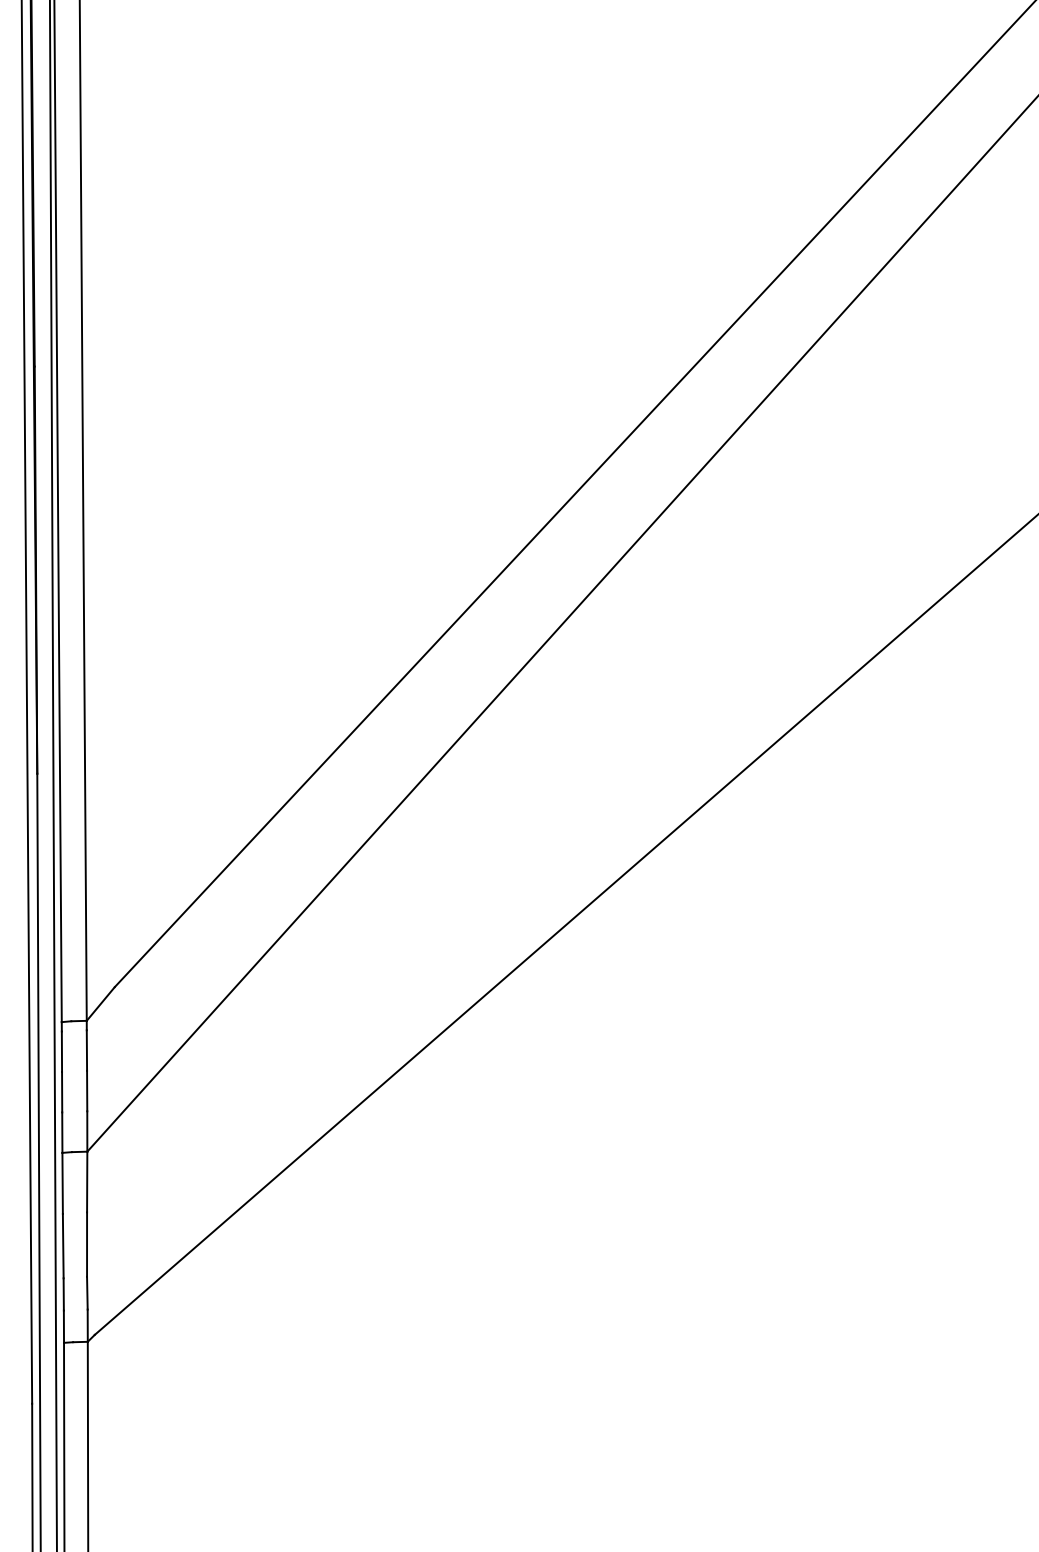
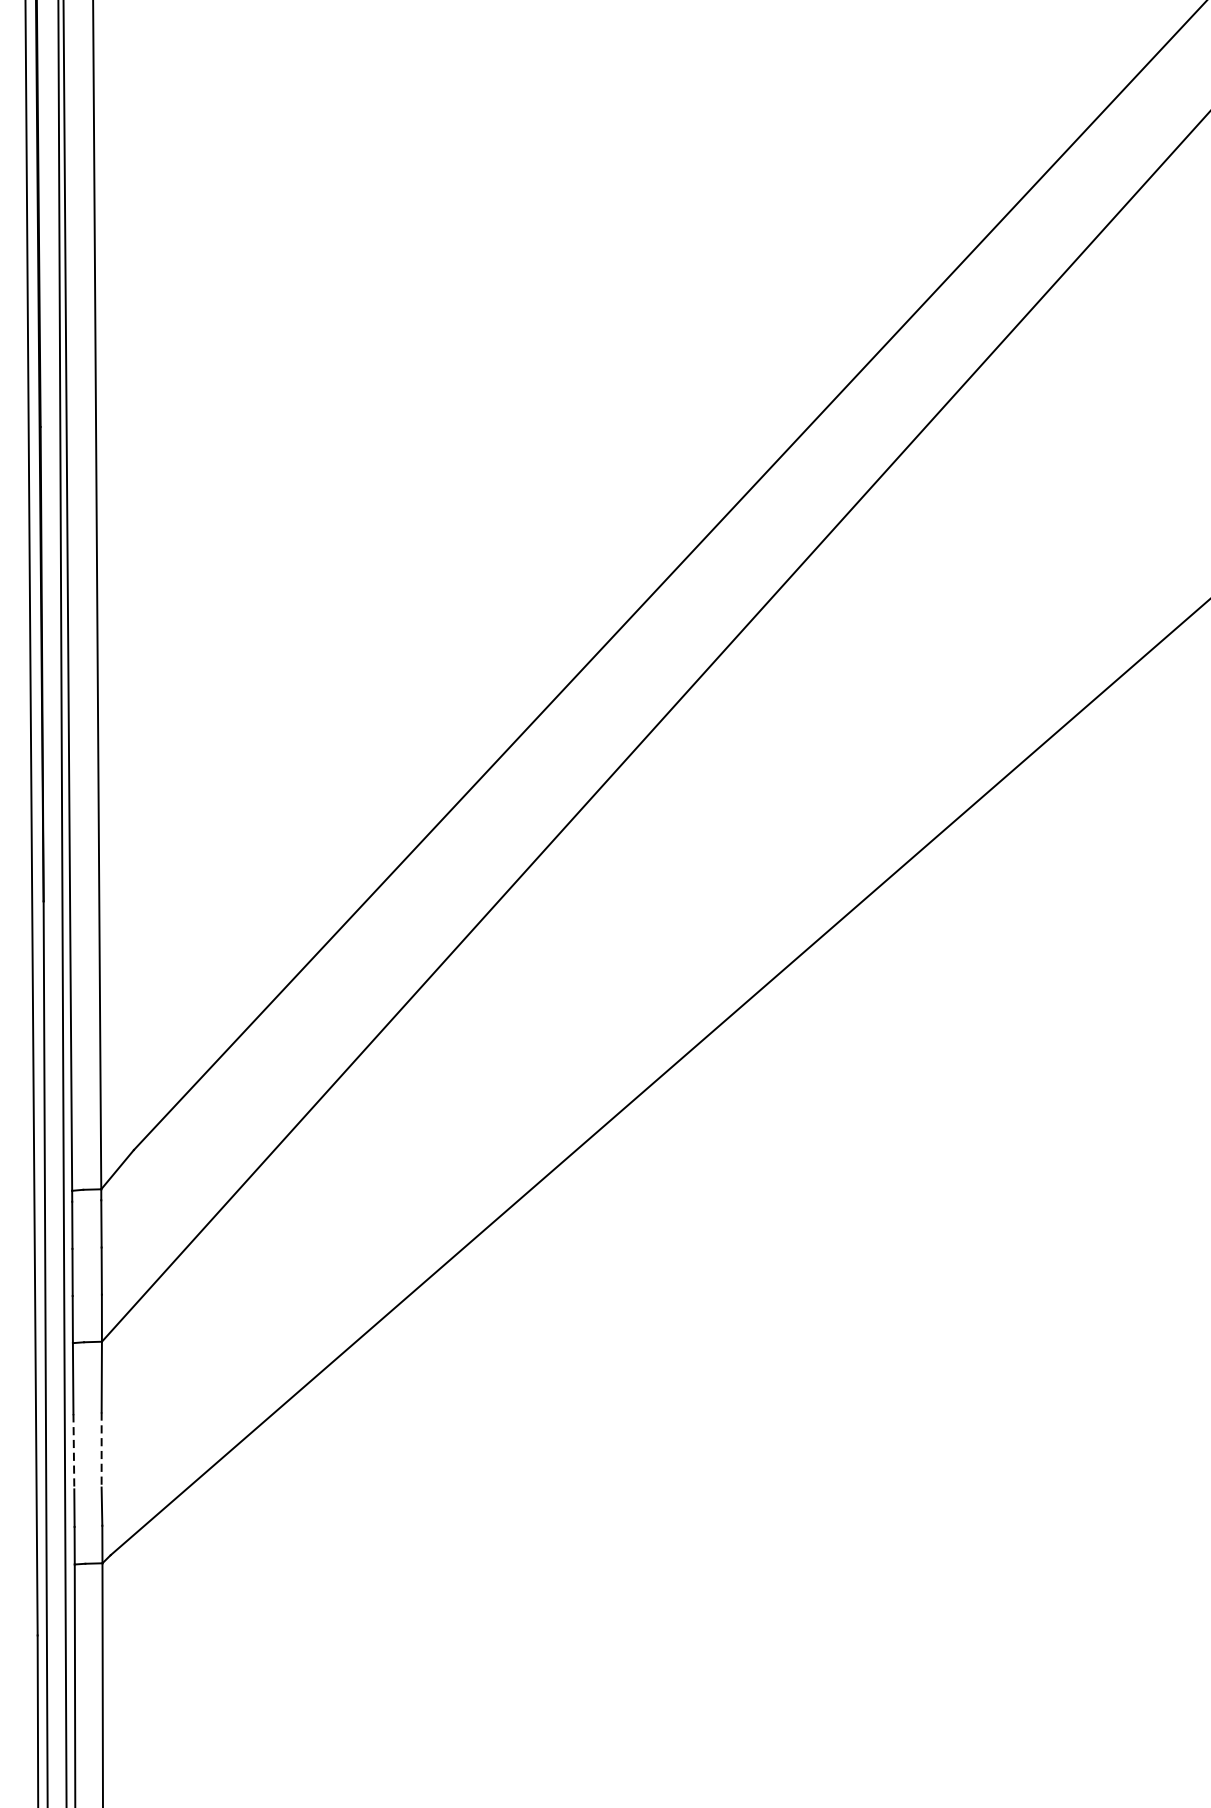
line: (87, 1245) -> (102, 1451), solid -> dashed
line: (63, 1246) -> (74, 1452), solid -> dashed

